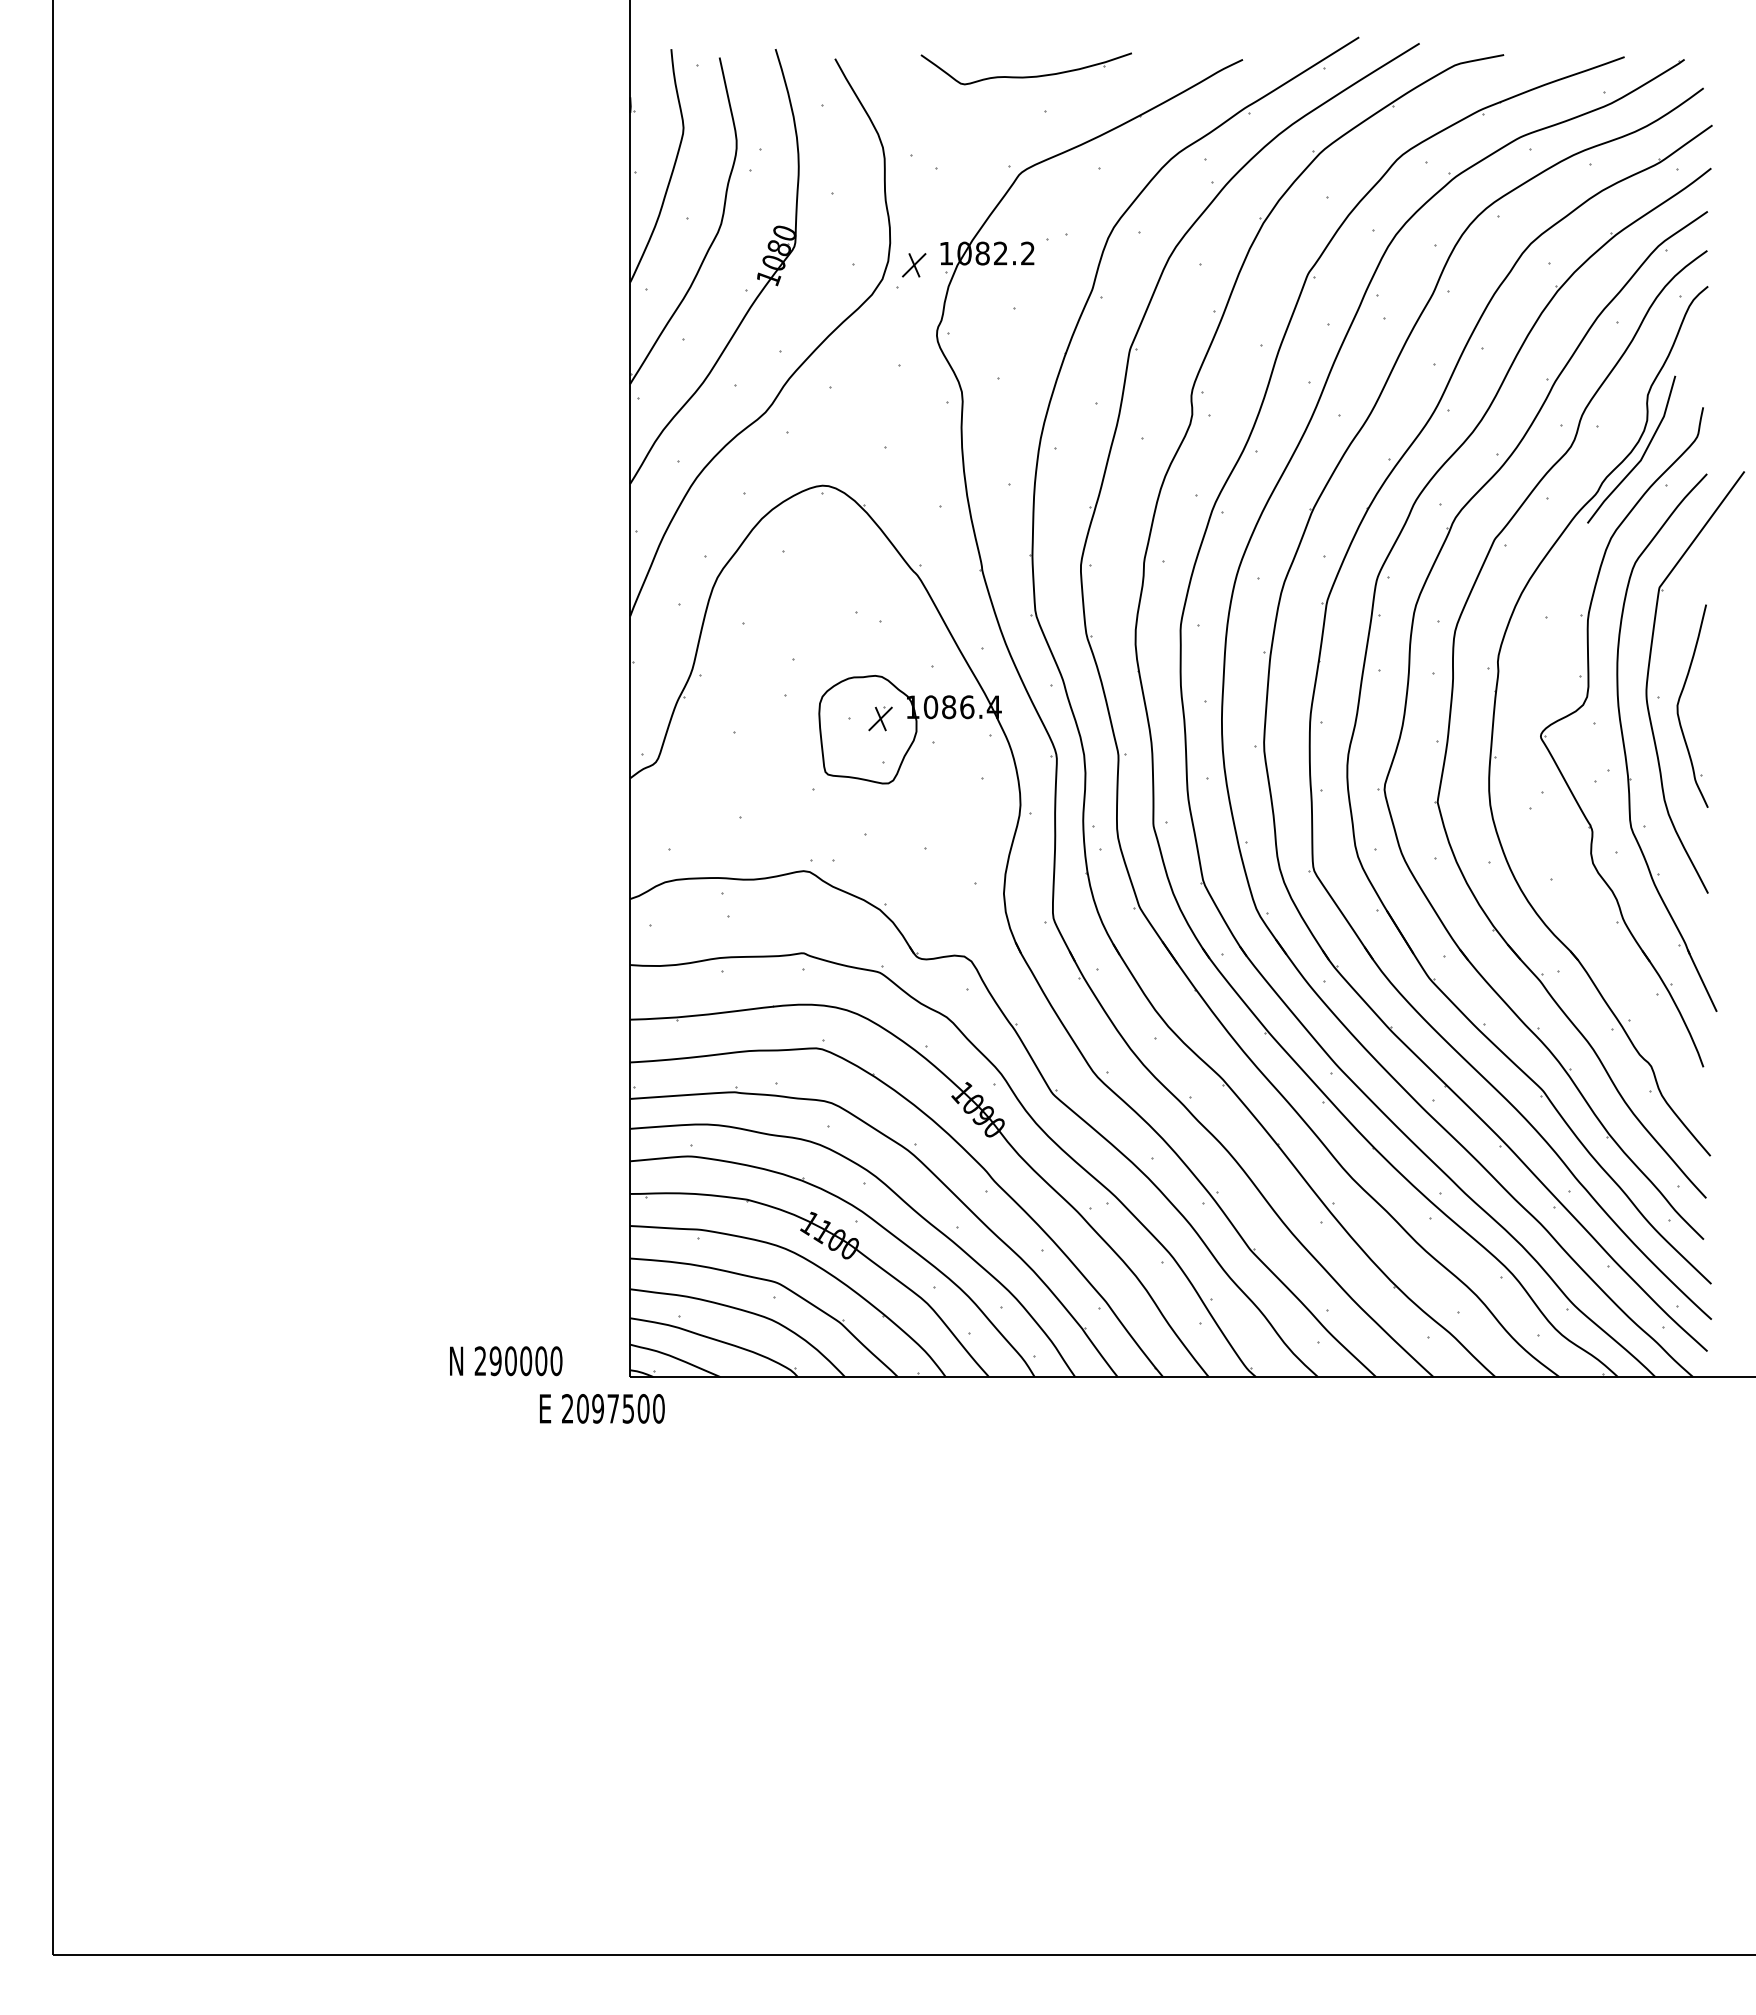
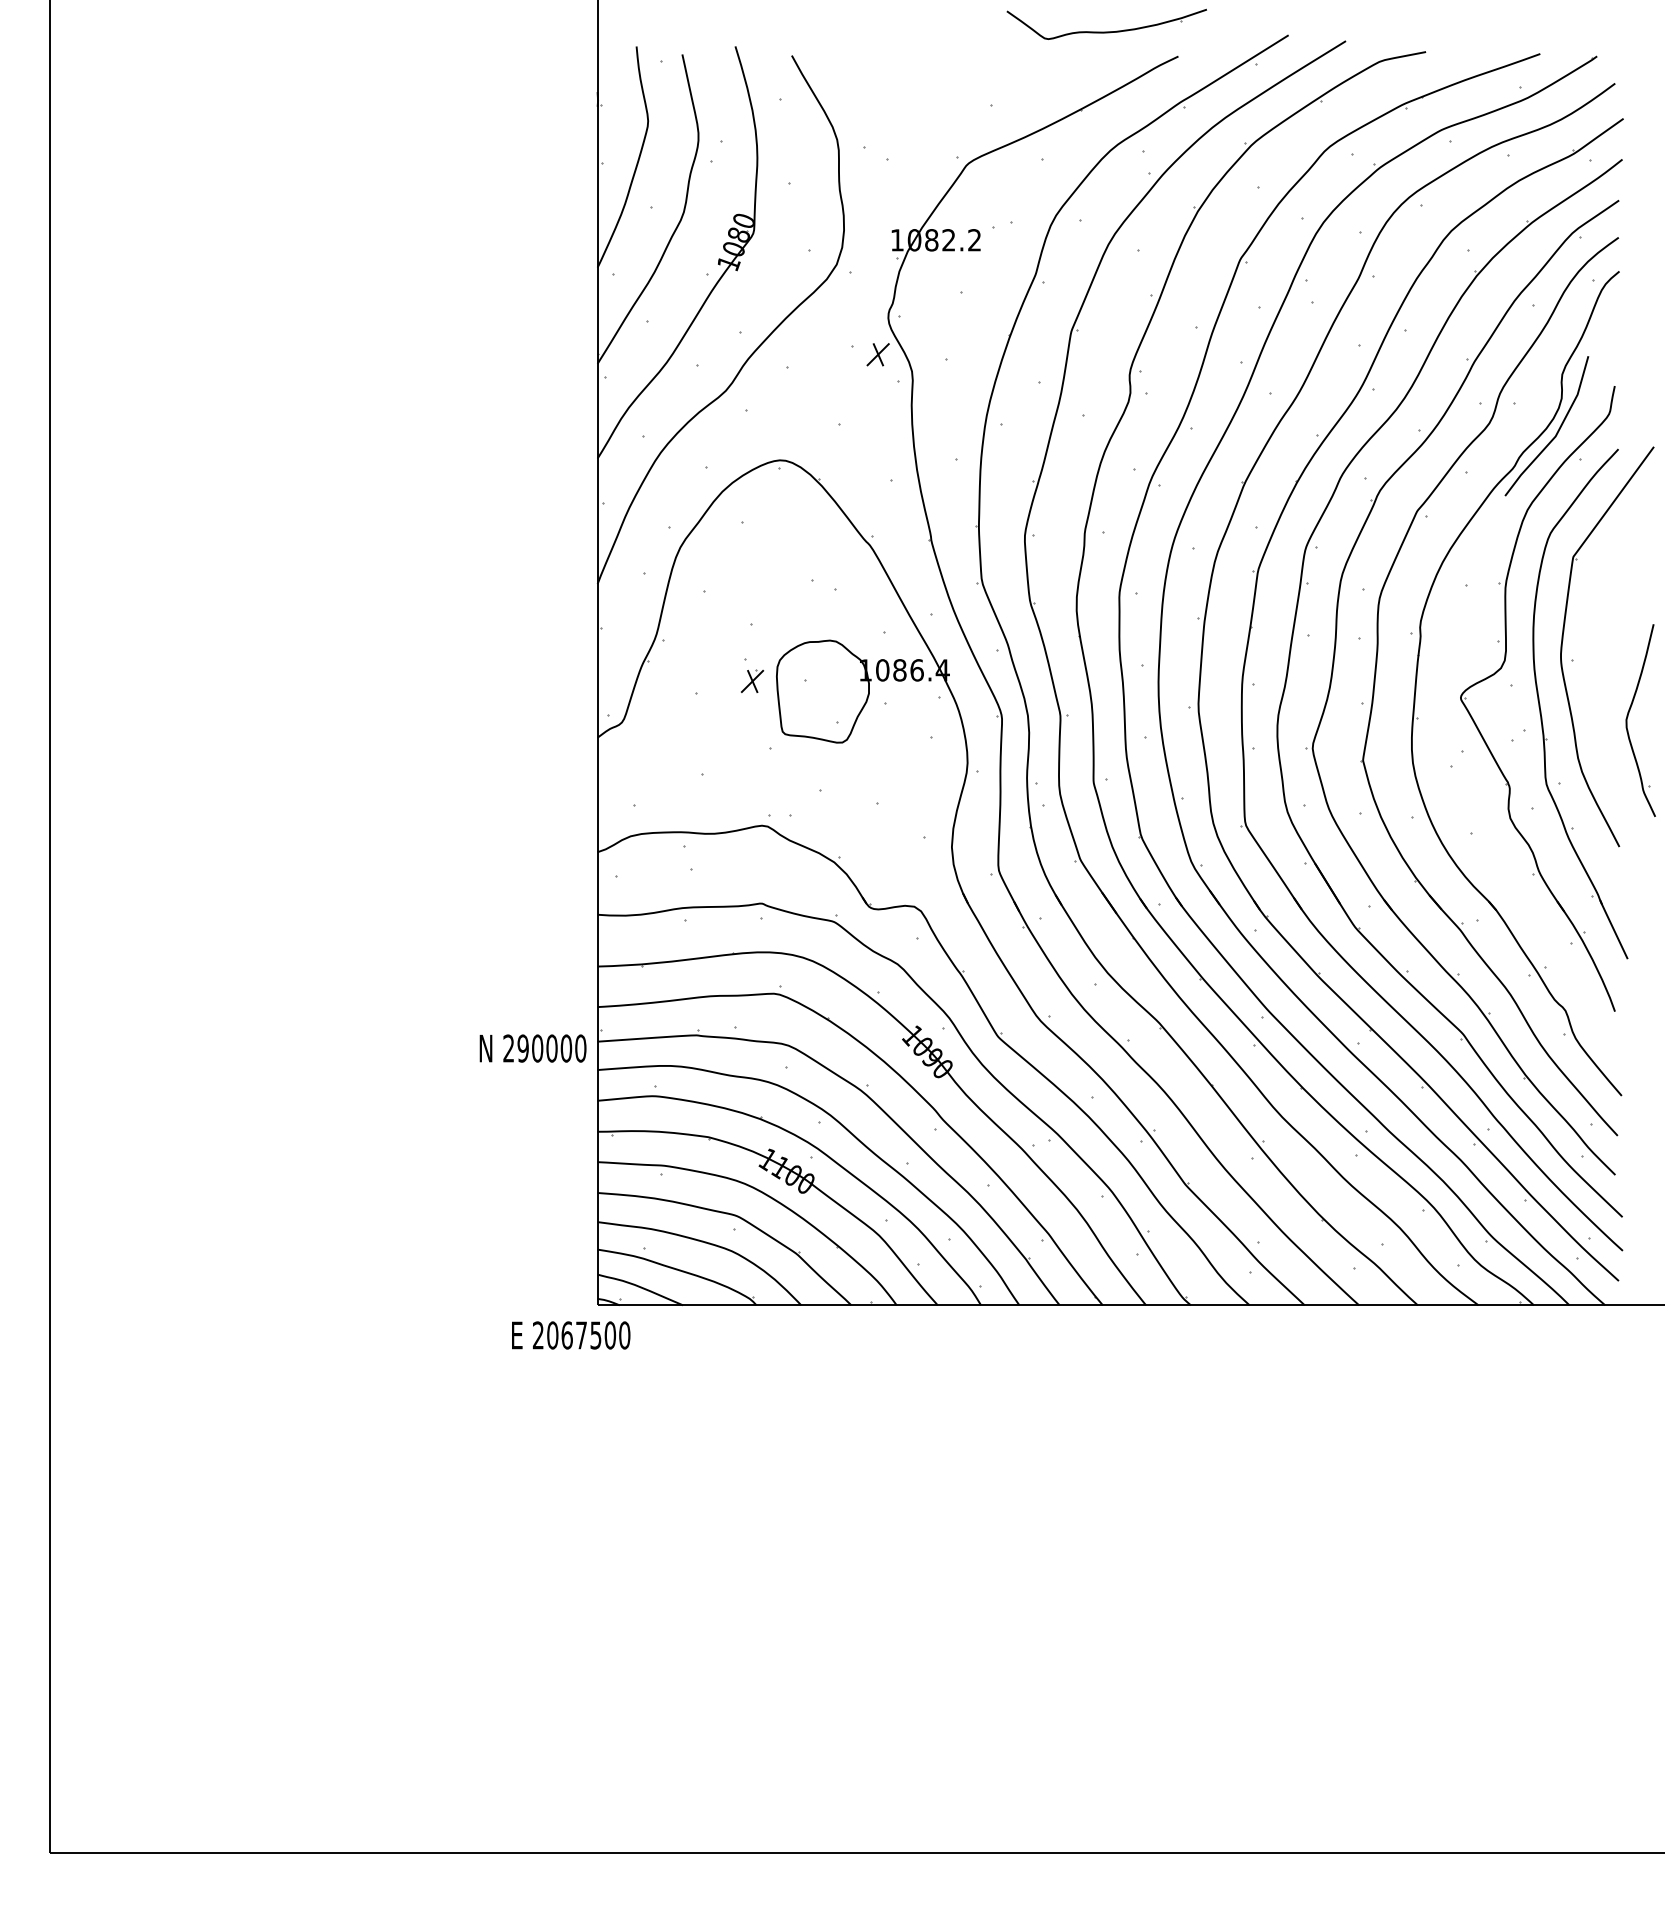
part: (1025, 76) -> (1105, 31), moved
part: (914, 265) -> (878, 354), moved
part: (1679, 702) -> (1628, 717), moved
part: (880, 718) -> (752, 681), moved
text: (506, 1361) -> (533, 1048), moved
text: (598, 1408) -> (567, 1335), 2097500 -> 2067500

